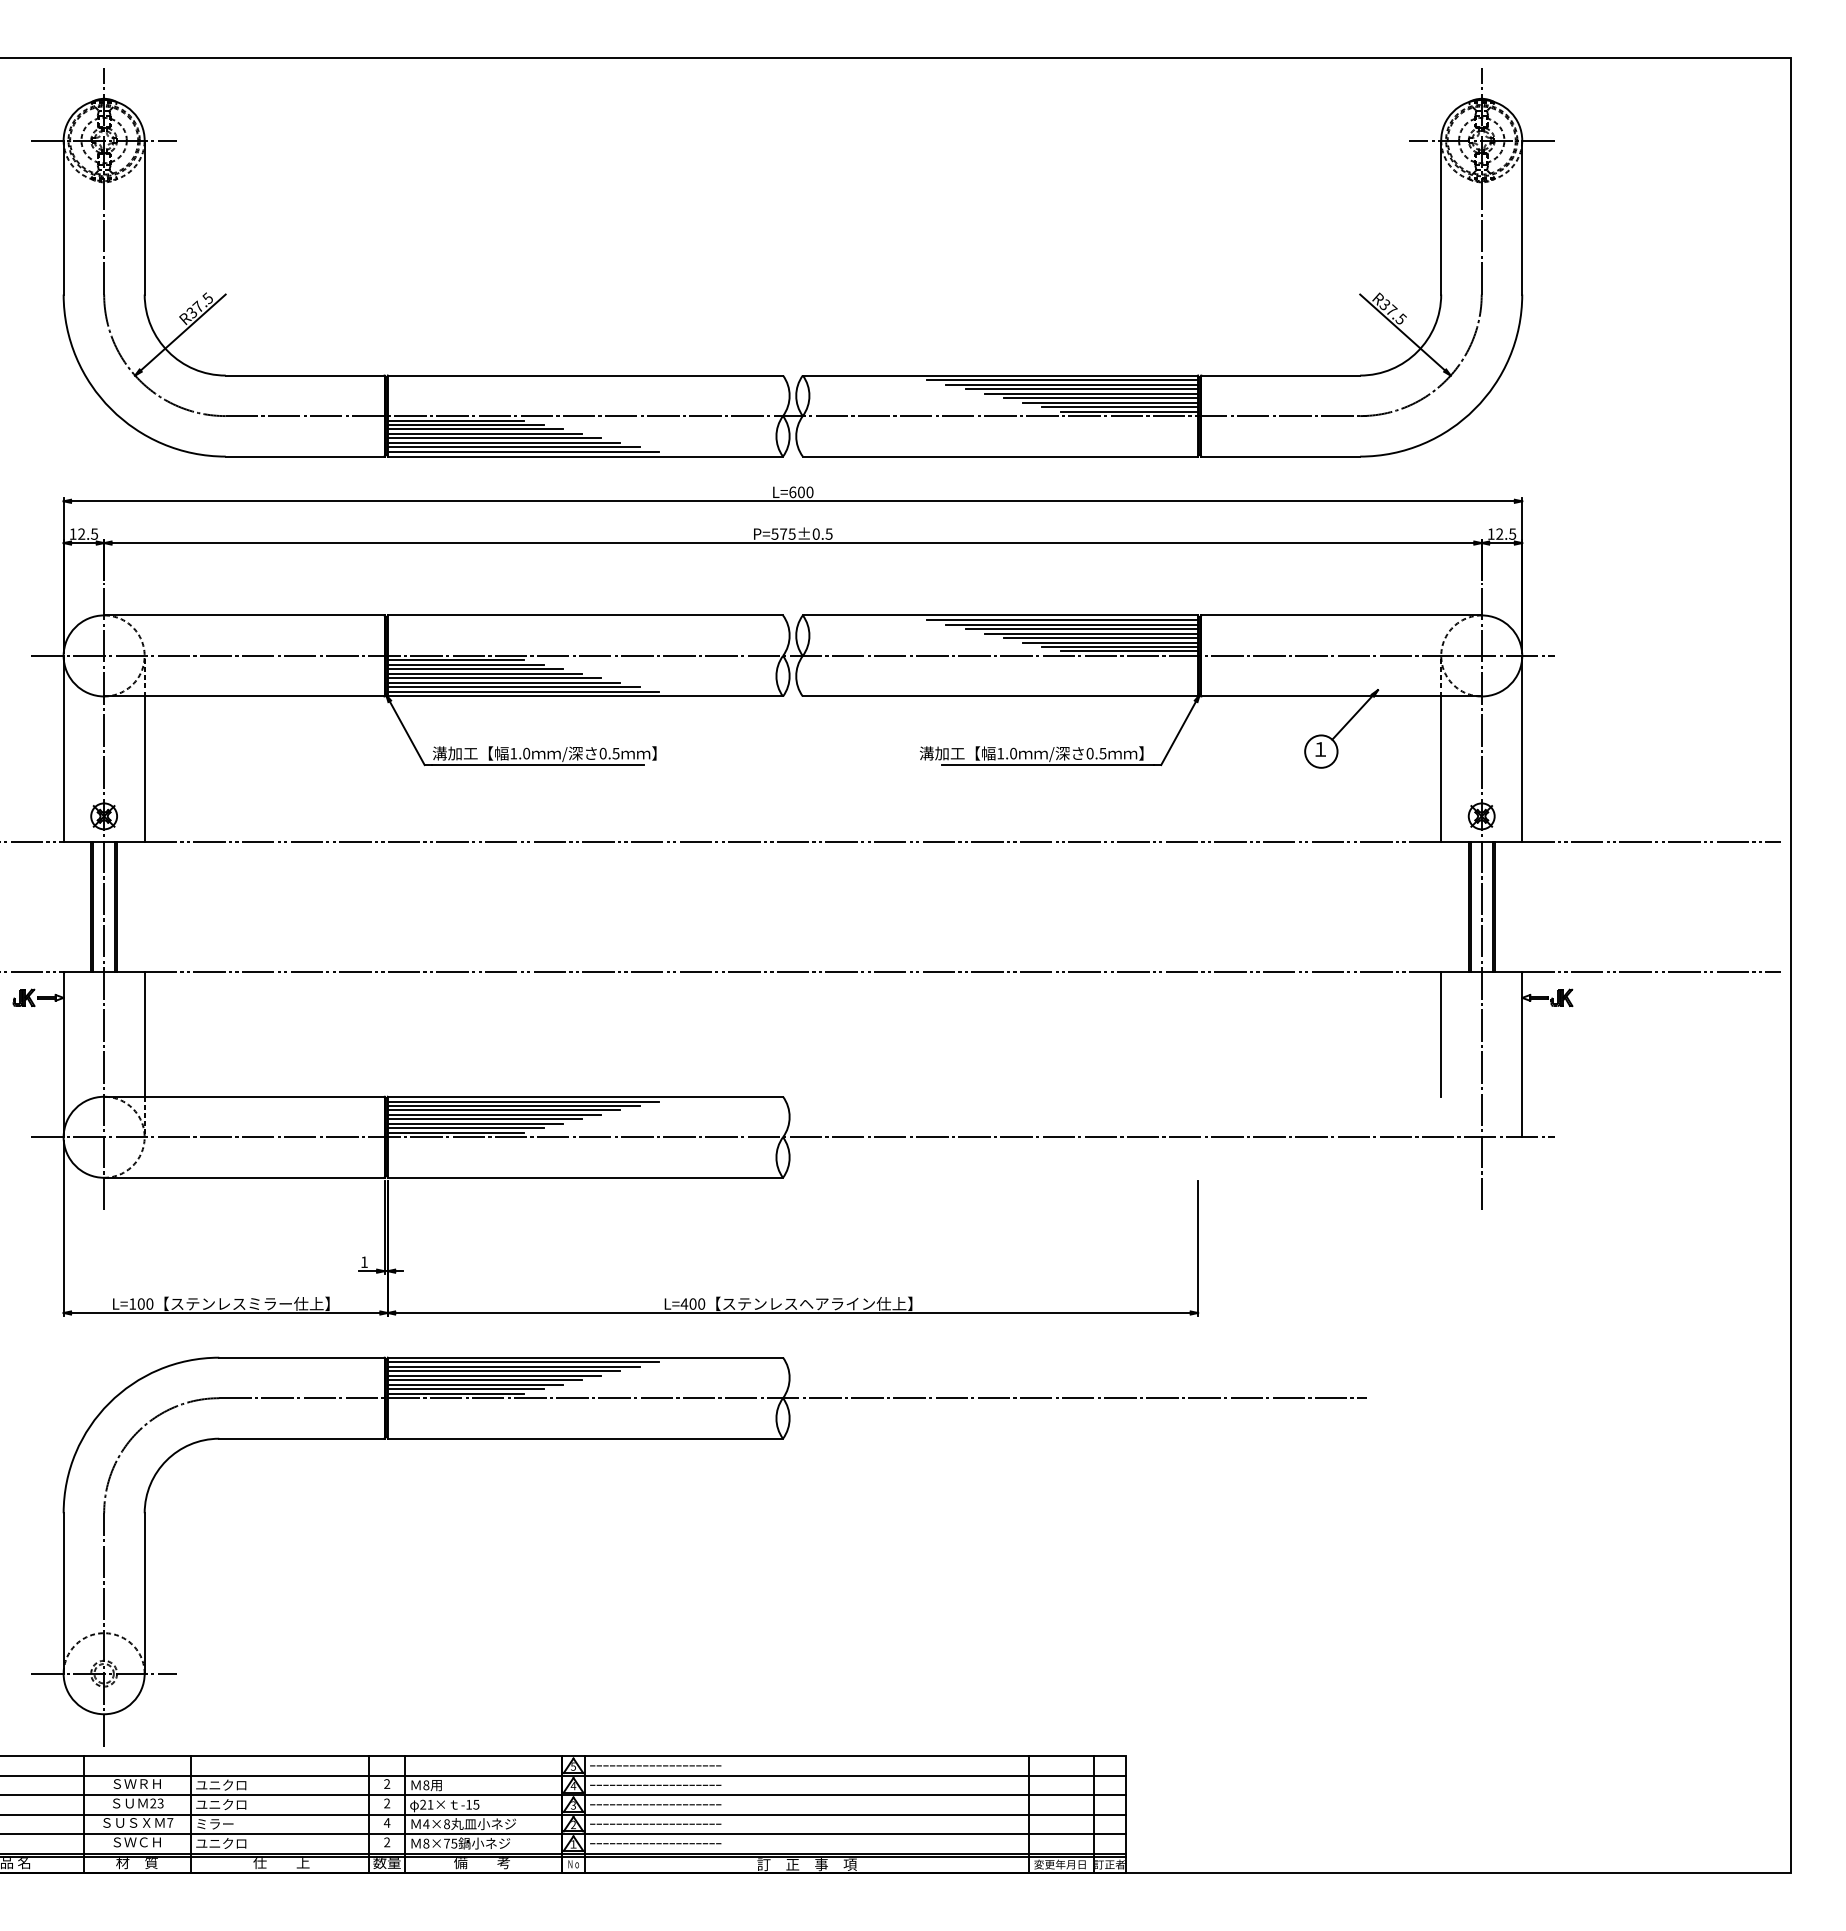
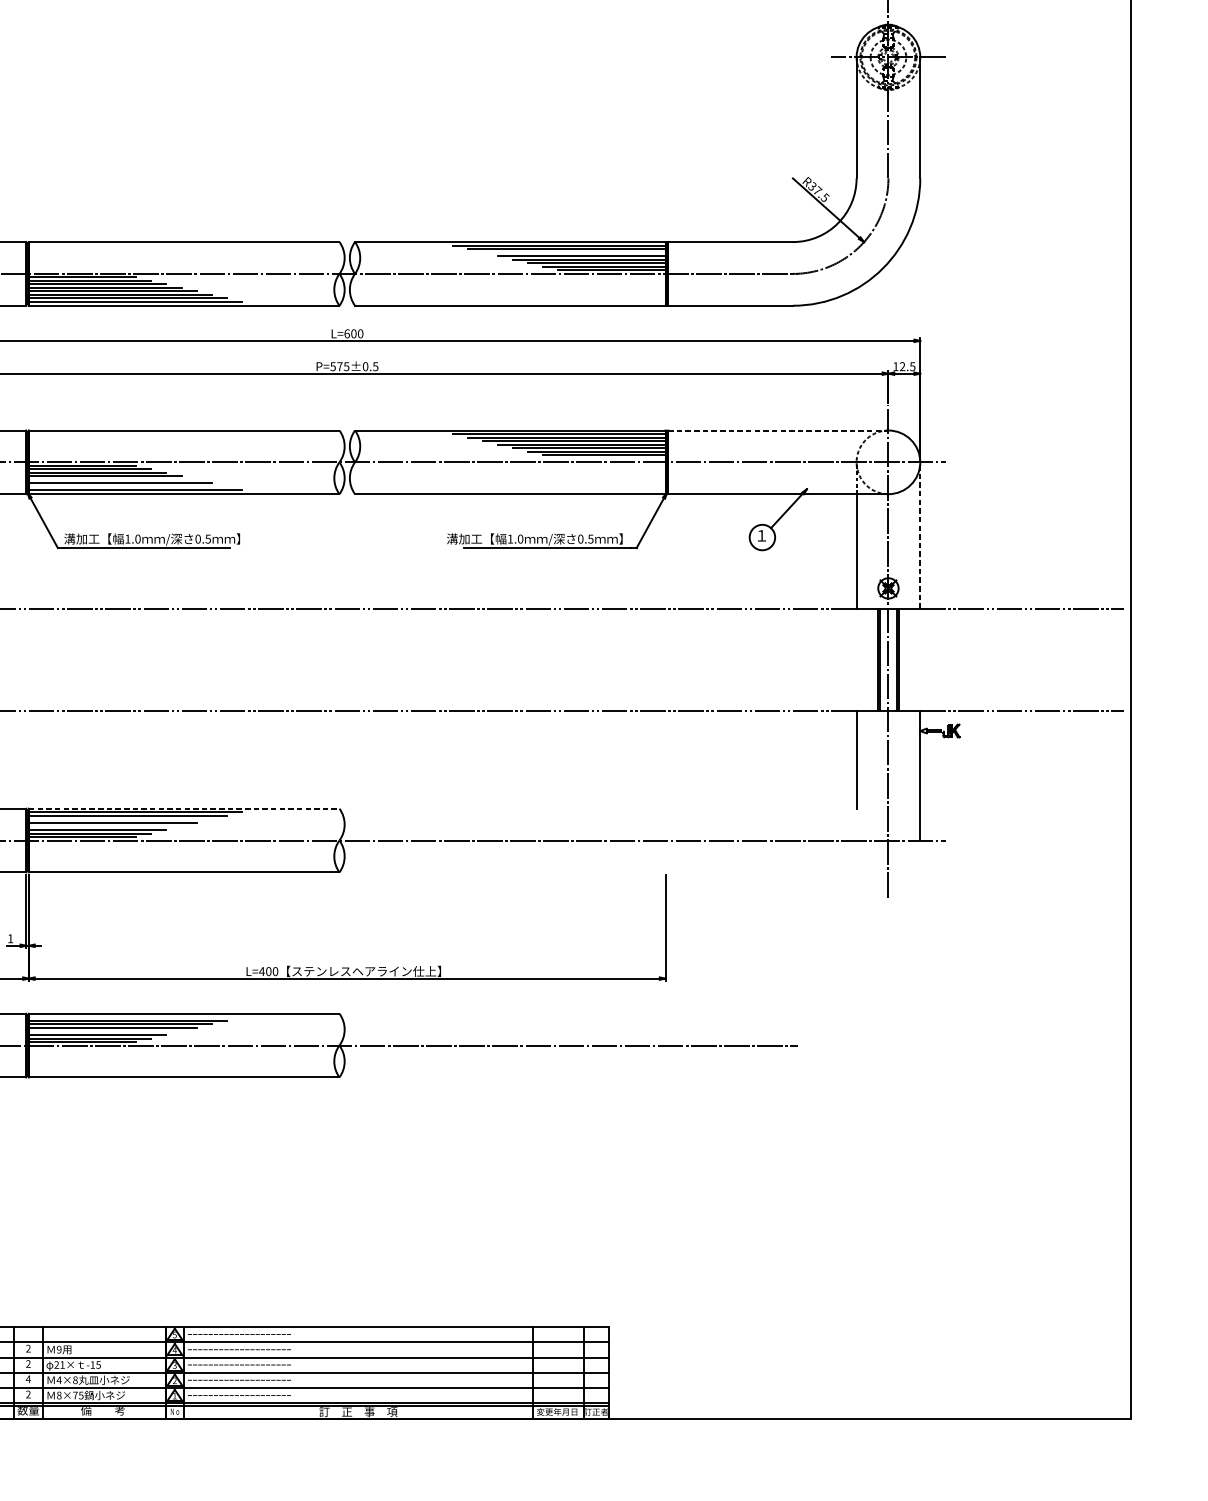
line: (1081, 389) -> (573, 253), removed
line: (1342, 615) -> (779, 430), solid -> dashed
line: (1129, 651) -> (611, 458), removed
line: (494, 678) -> (112, 480), removed
line: (513, 687) -> (127, 487), removed
line: (1522, 748) -> (920, 535), solid -> dashed
line: (585, 1096) -> (184, 808), solid -> dashed
line: (503, 1110) -> (119, 819), removed
line: (484, 1119) -> (104, 826), removed
line: (522, 1362) -> (134, 1017), removed
line: (484, 1380) -> (104, 1031), removed
text: (426, 1785) -> (59, 1349), 8 -> 9

